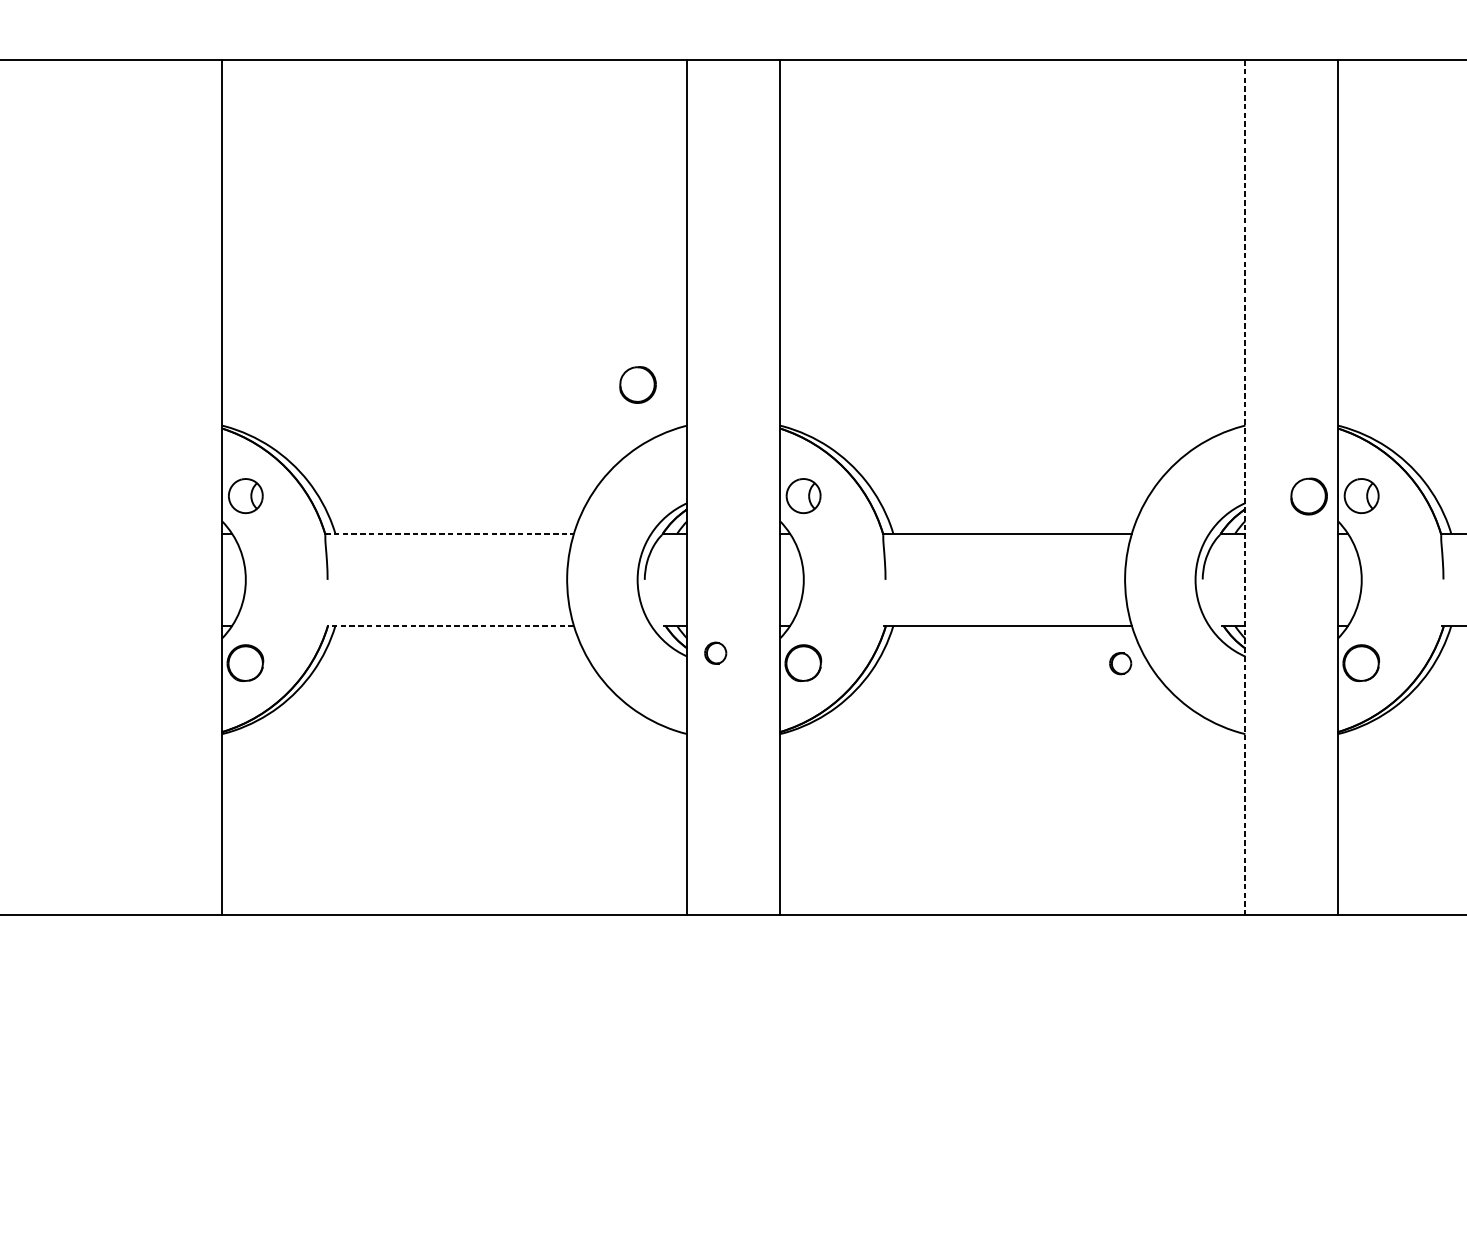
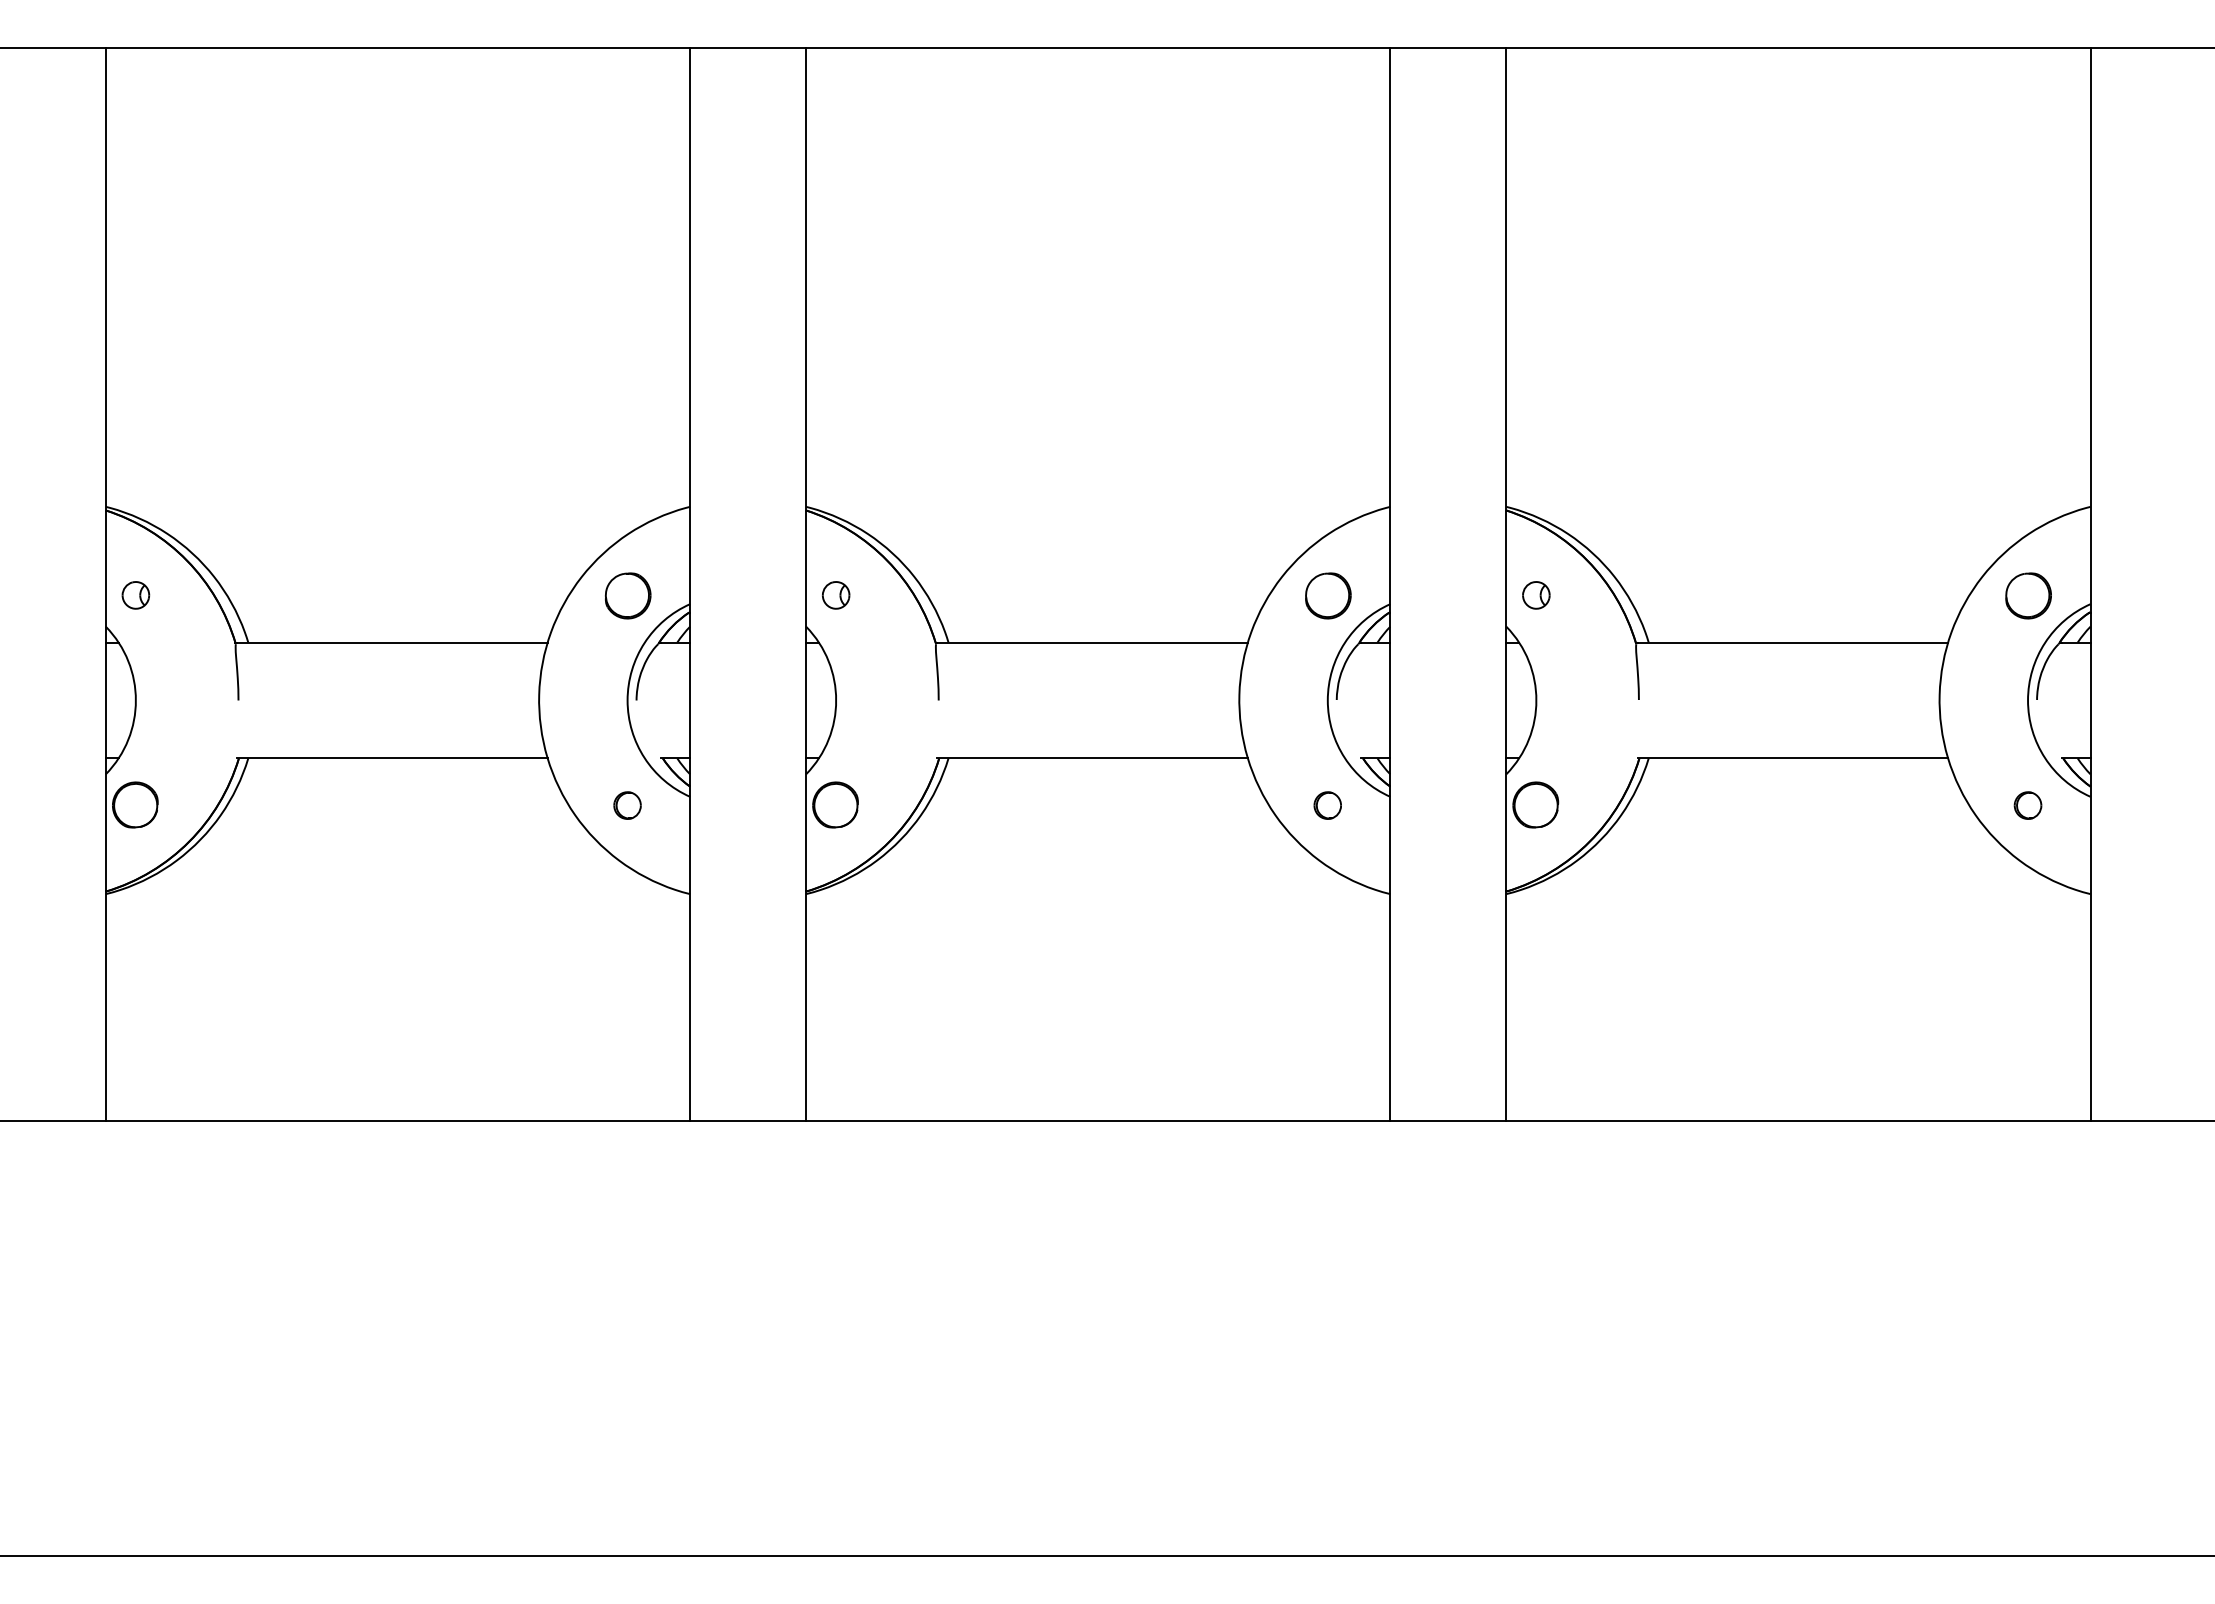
part: (638, 384) -> (628, 595), moved
line: (1245, 488) -> (1390, 585), dashed -> solid
part: (245, 496) -> (135, 595), size x0.62
part: (804, 496) -> (836, 595), size x0.62
part: (1309, 496) -> (1328, 595), moved
part: (1361, 496) -> (1536, 595), size x0.62
line: (449, 533) -> (391, 642), dashed -> solid
line: (449, 626) -> (391, 758), dashed -> solid
part: (715, 653) -> (627, 805), moved
part: (1120, 663) -> (1327, 805), moved

